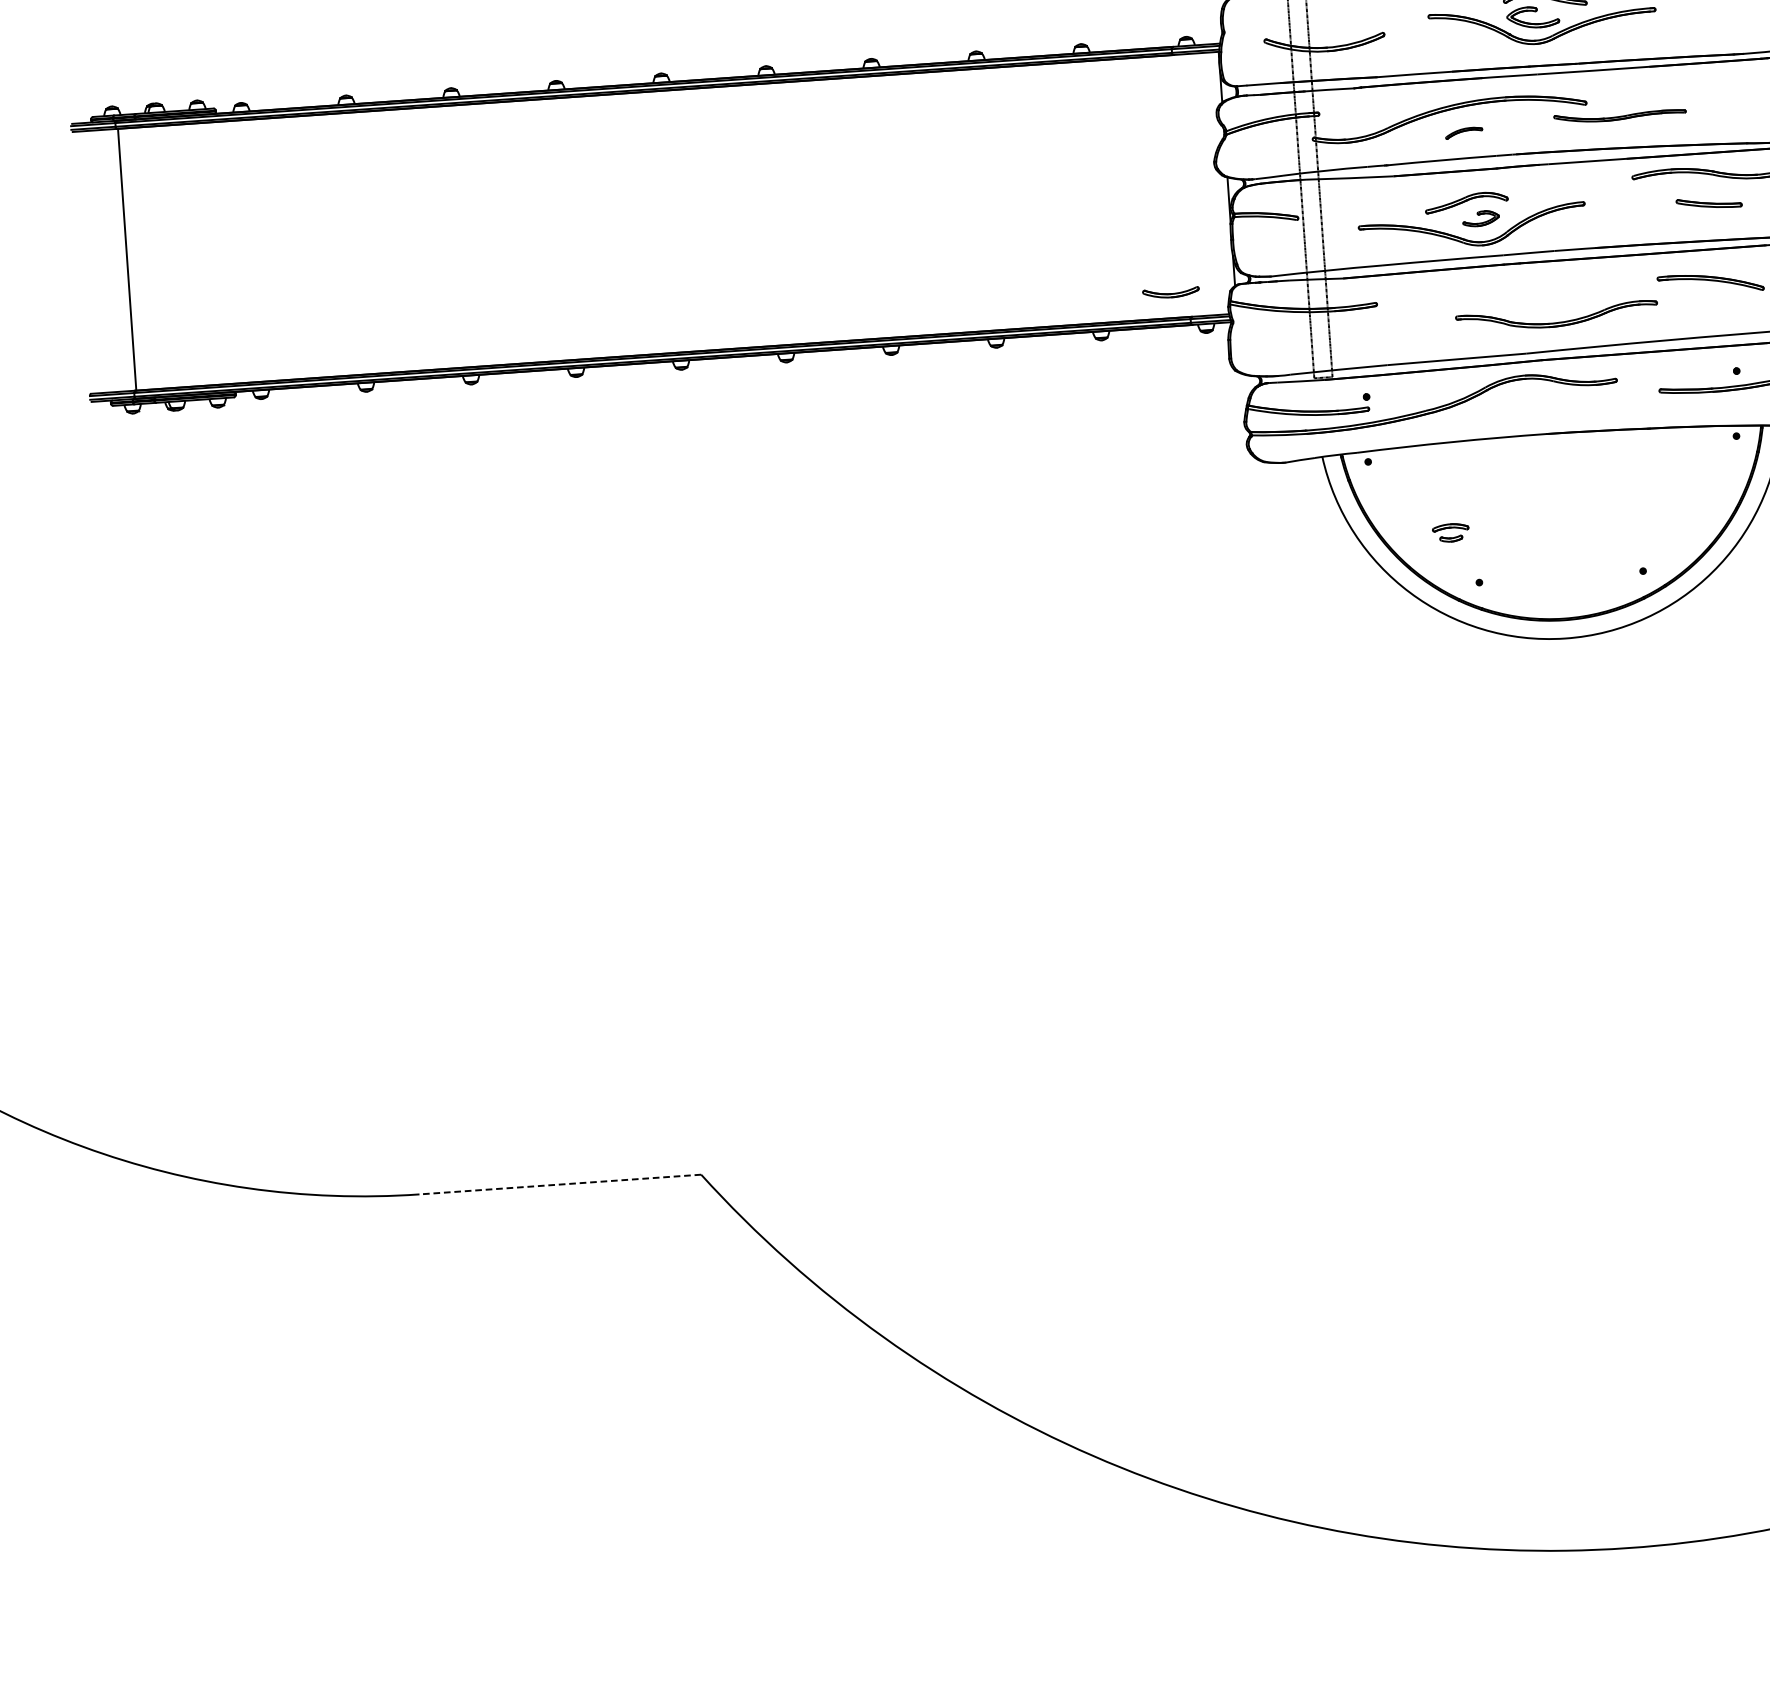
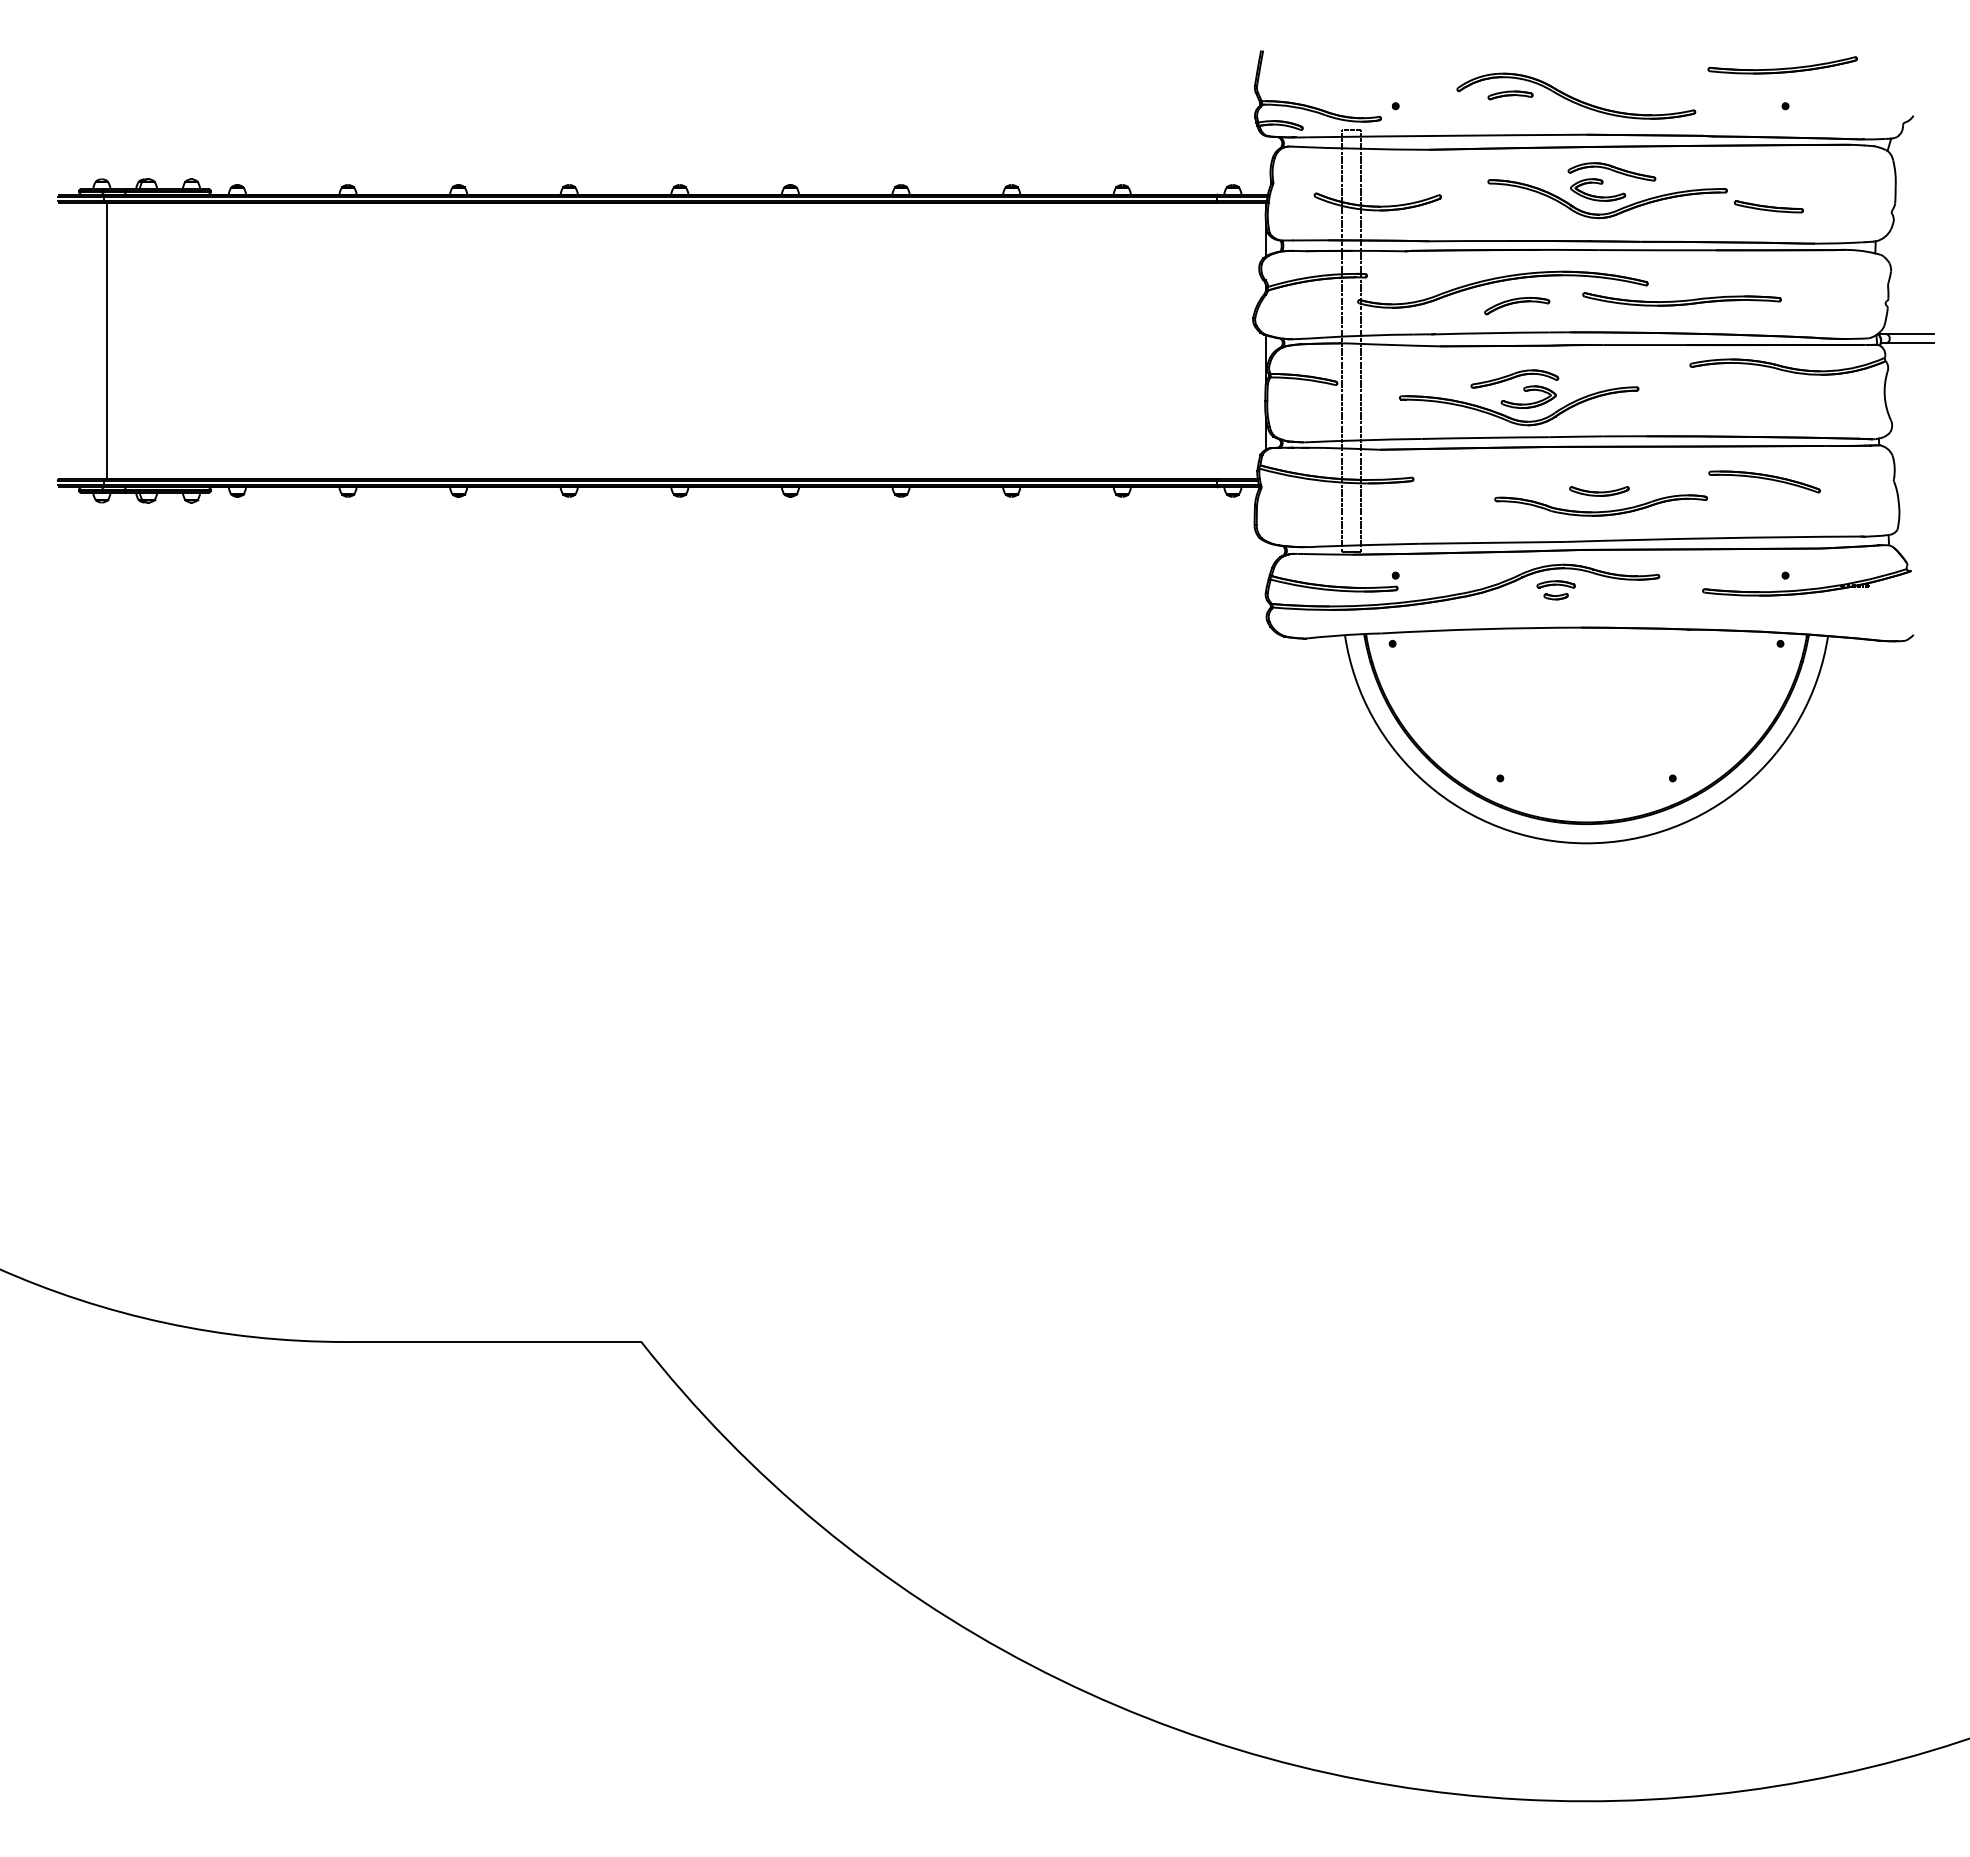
part: (1619, 115) -> (1681, 299), size x1.43
part: (1464, 133) -> (1517, 306), size x1.67
part: (1708, 203) -> (1768, 206), moved
part: (1480, 218) -> (1528, 396), size x1.43
part: (1171, 293) -> (1599, 491), moved
part: (1450, 533) -> (1555, 590), moved
line: (559, 1184) -> (492, 1341), dashed -> solid

